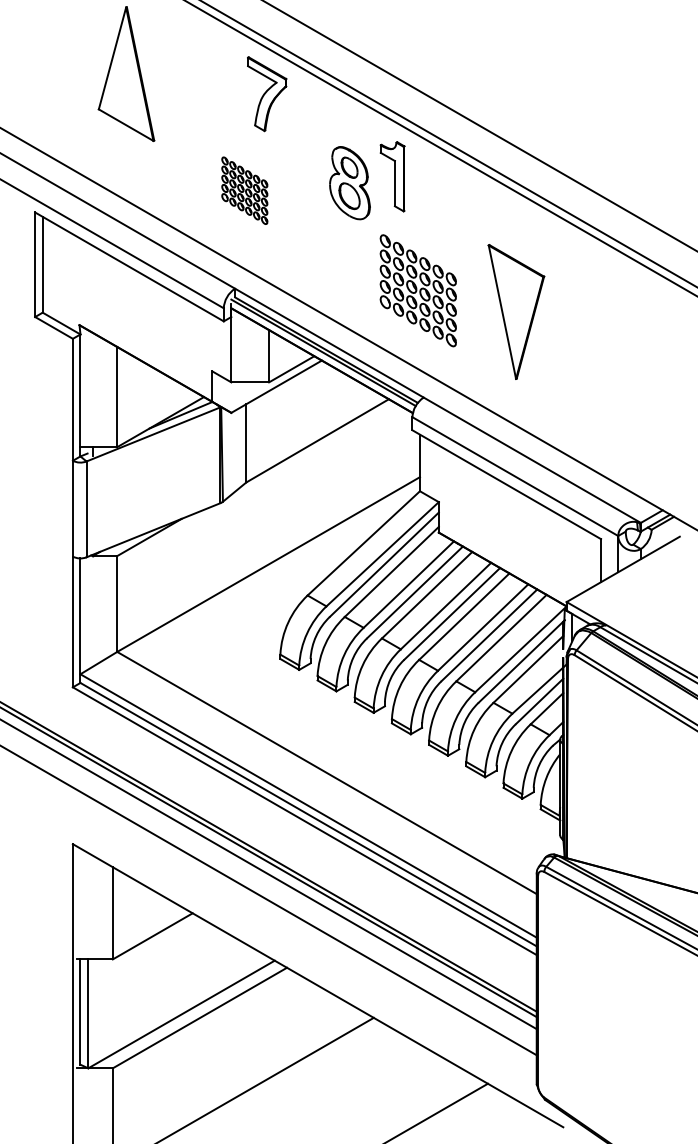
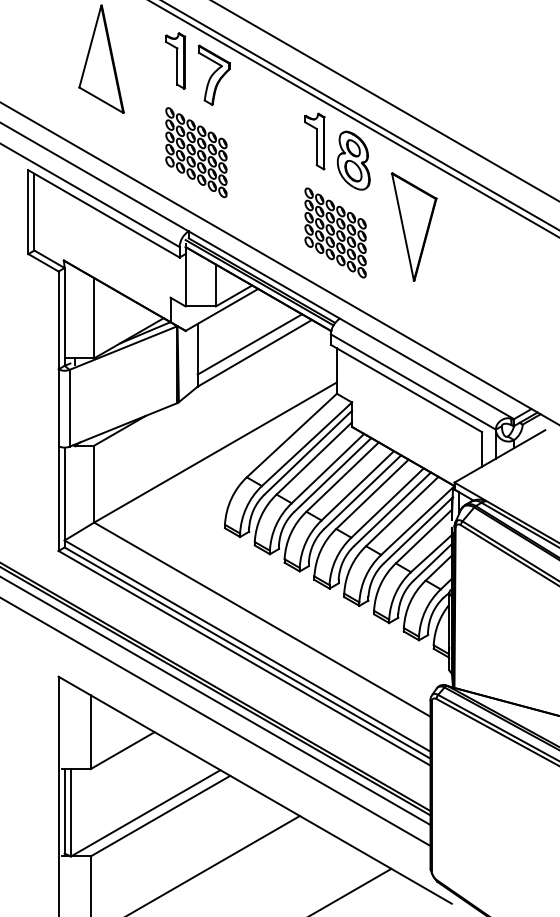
part: (218, 75) -> (175, 60), added
part: (349, 182) -> (353, 160), moved
part: (244, 190) -> (196, 152), size x1.67
part: (516, 311) -> (414, 226), moved
line: (310, 429) -> (249, 344), added

